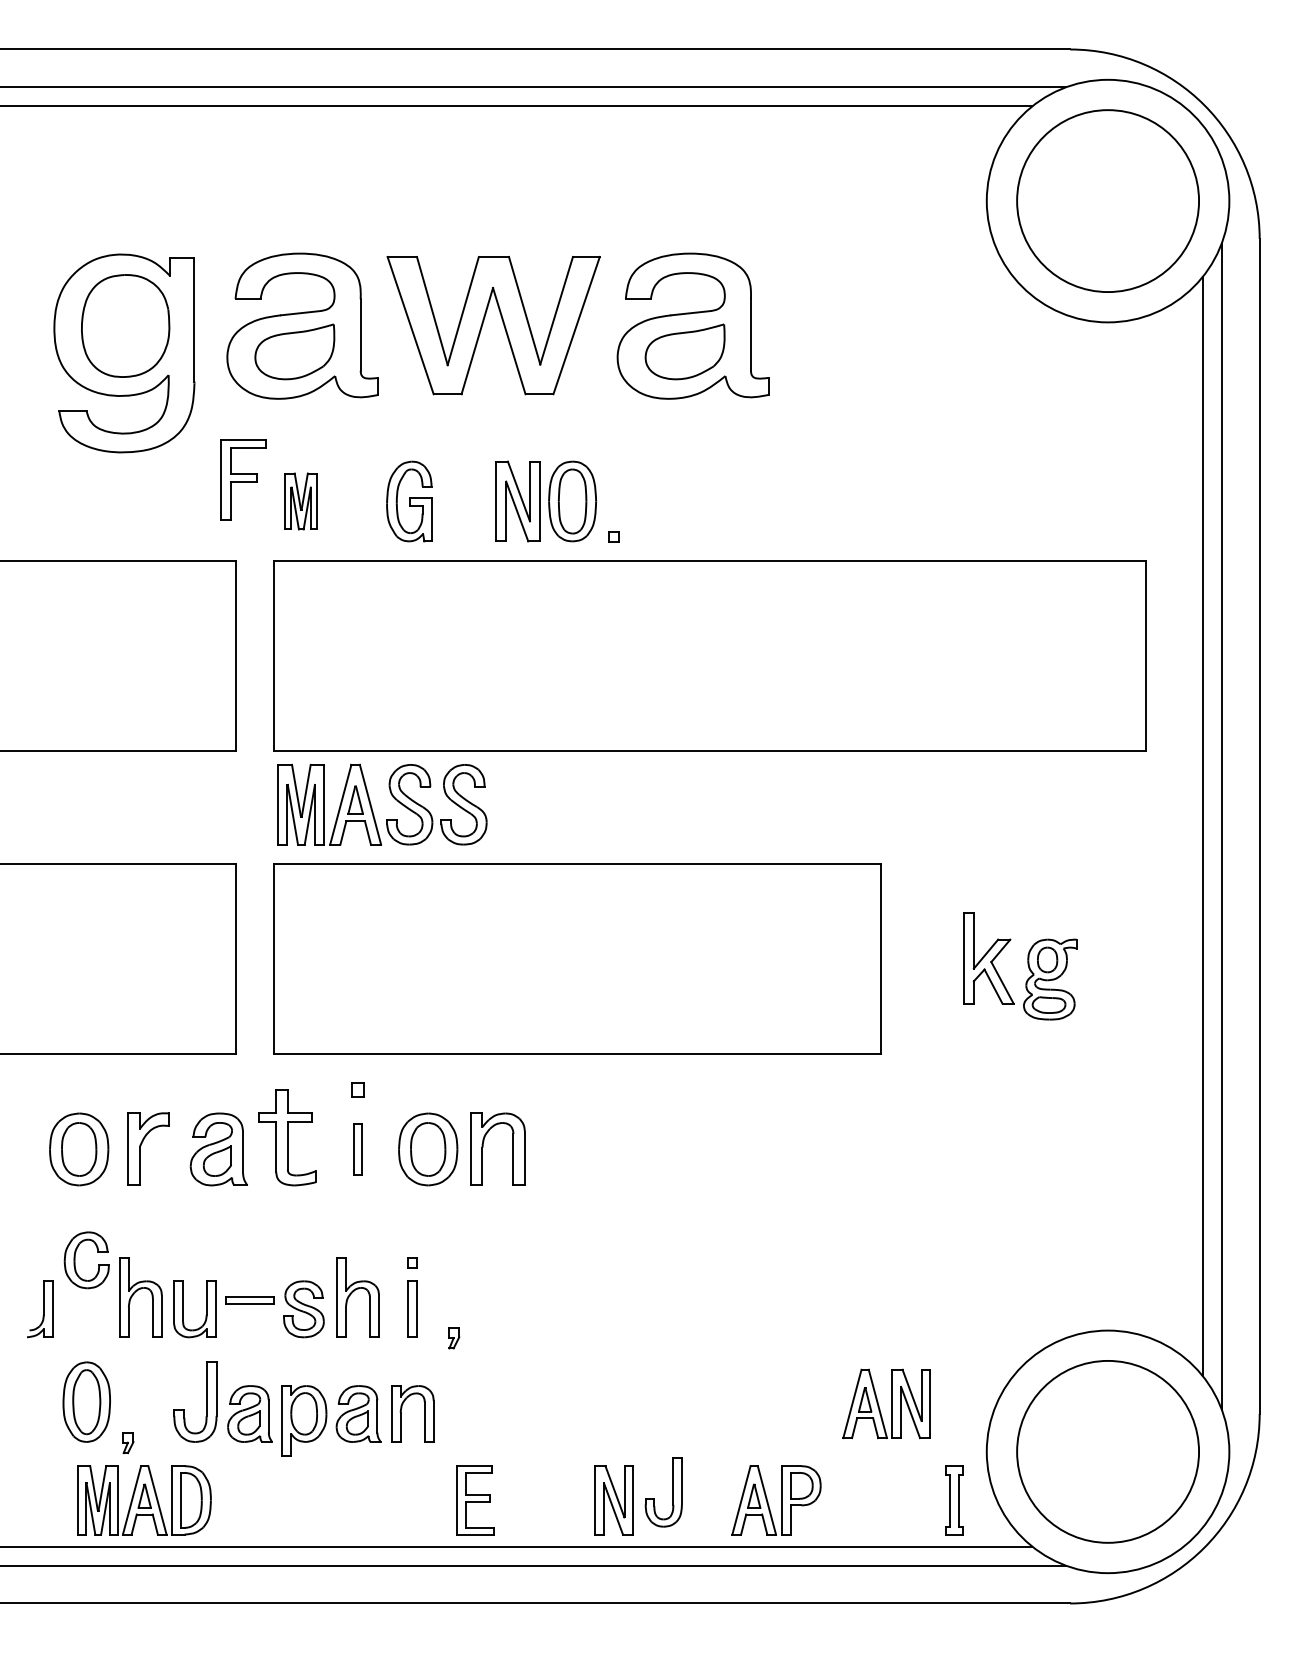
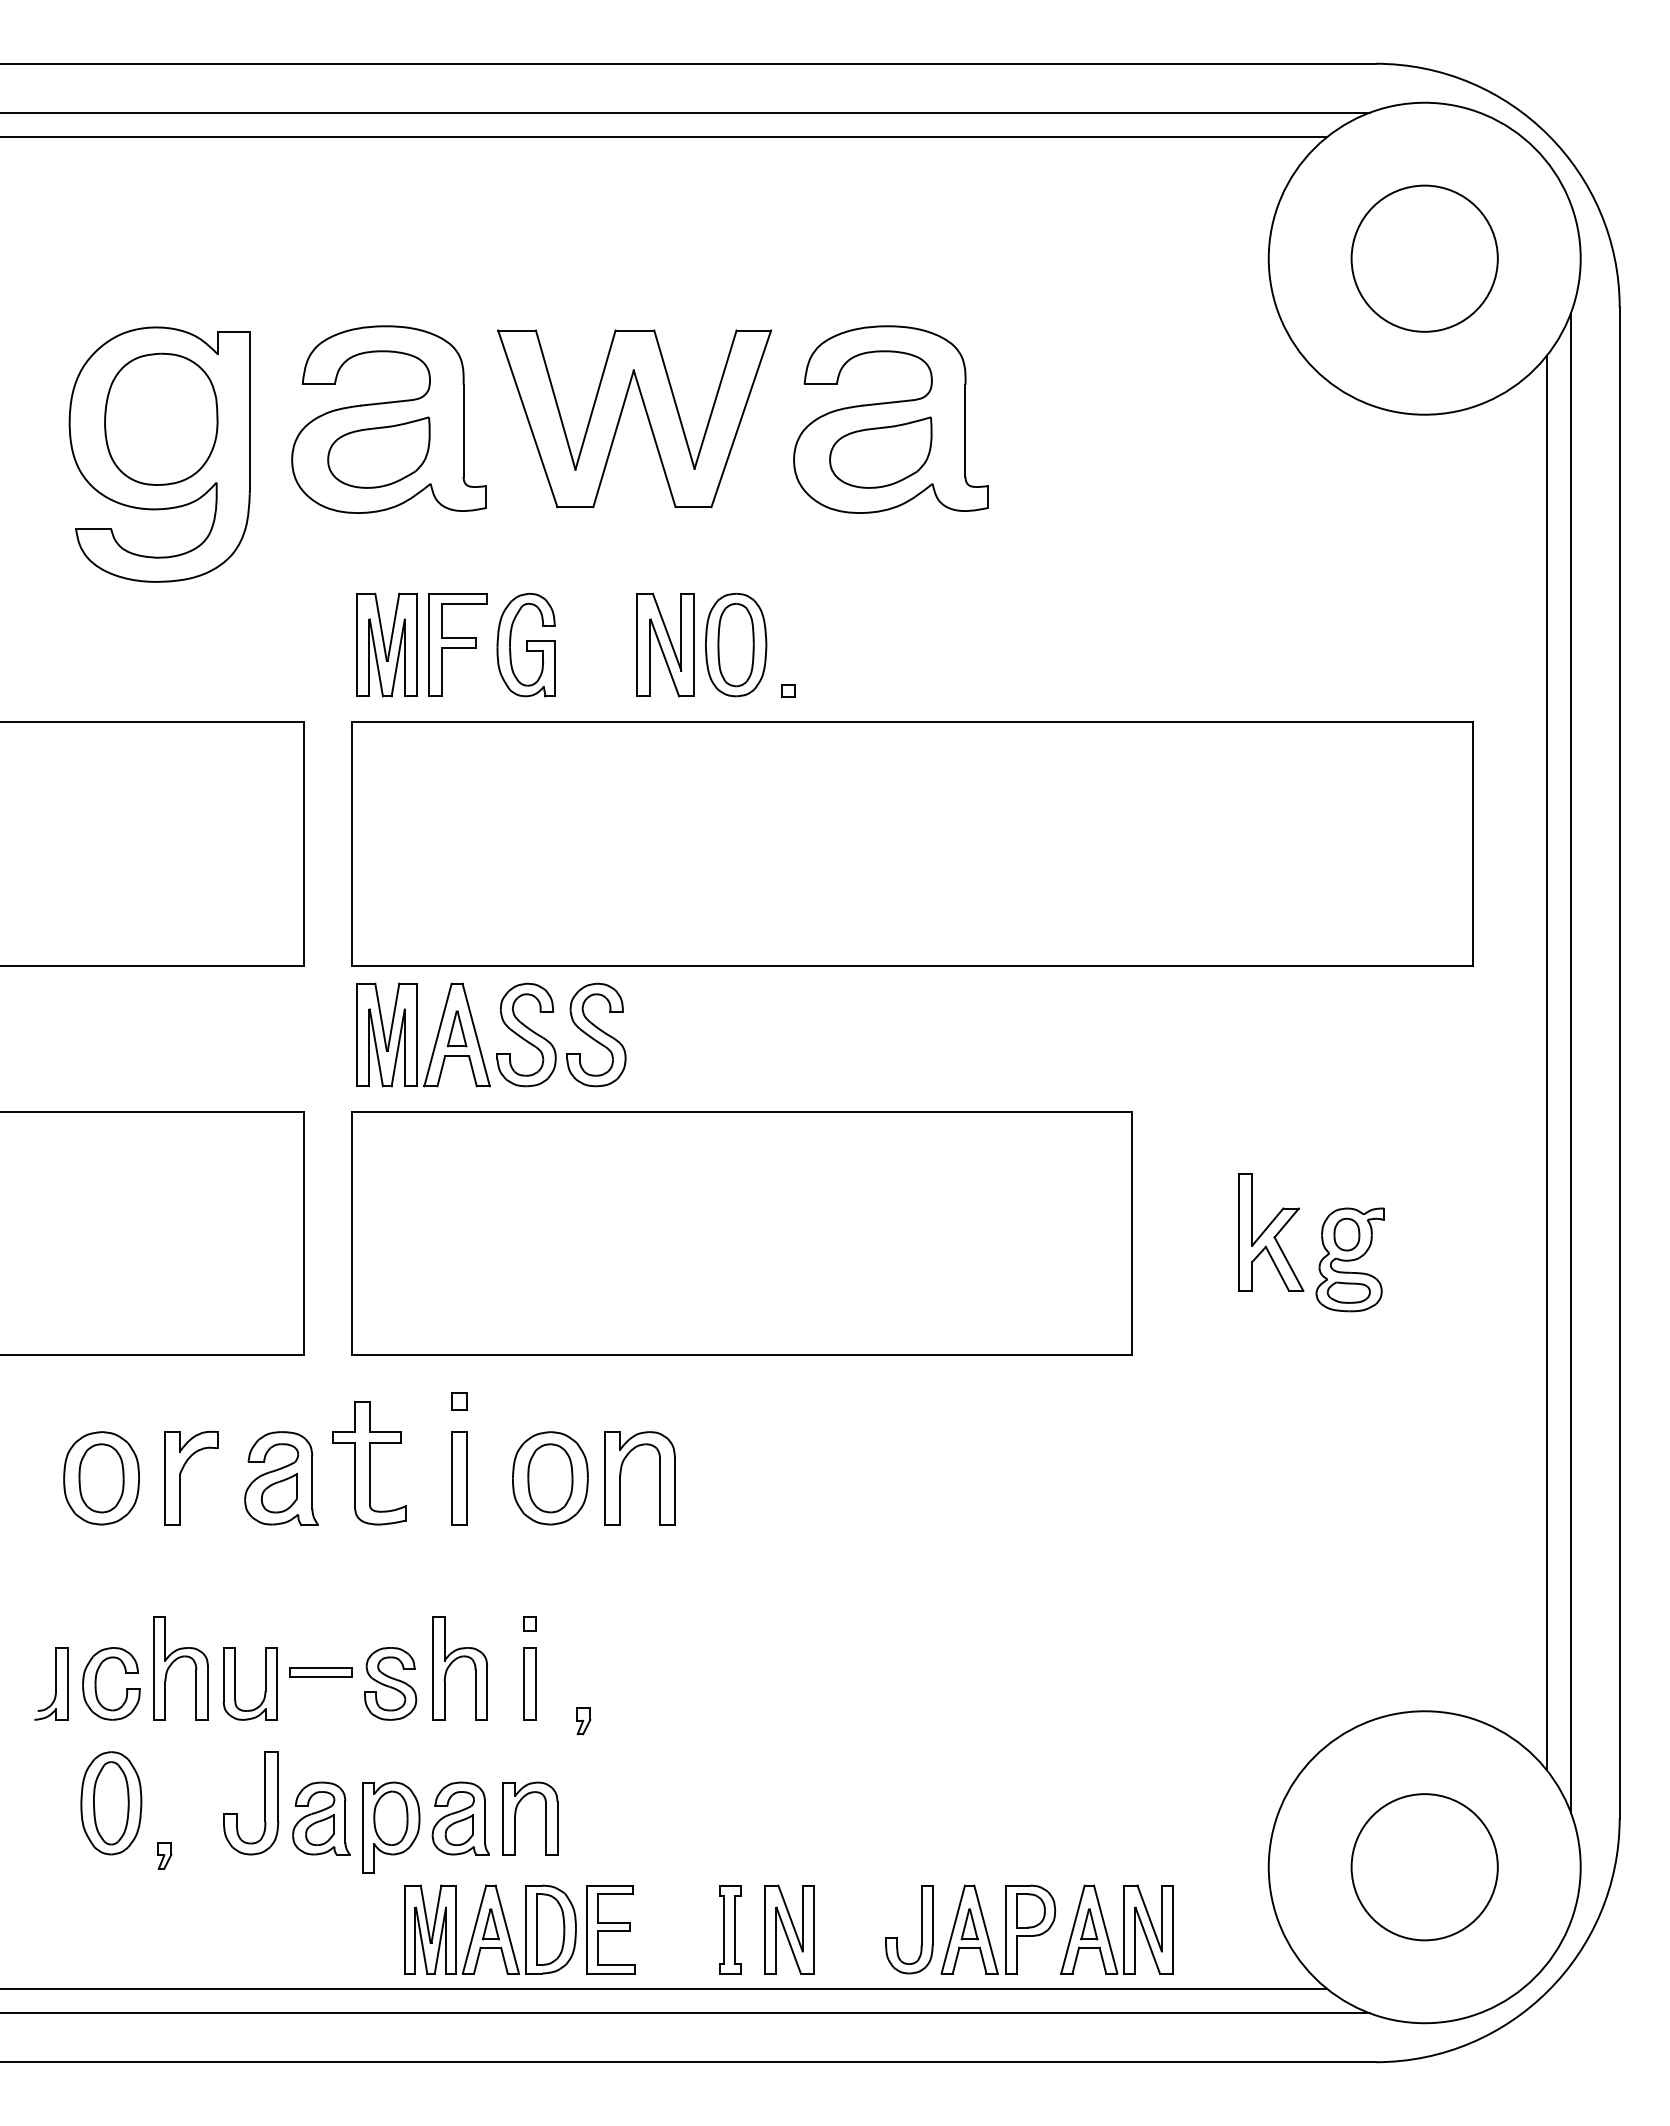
circle: (1107, 200) -> (1424, 258), size x0.62
part: (243, 479) -> (457, 644), moved
part: (300, 501) -> (386, 644), size x1.43
part: (357, 1149) -> (459, 1478), size x1.43
part: (75, 1260) -> (96, 1683), moved
part: (891, 1403) -> (1123, 1929), moved
circle: (1107, 1452) -> (1424, 1867), size x0.62
part: (673, 1492) -> (921, 1929), moved
part: (144, 1500) -> (490, 1929), moved
part: (954, 1500) -> (730, 1929), moved

